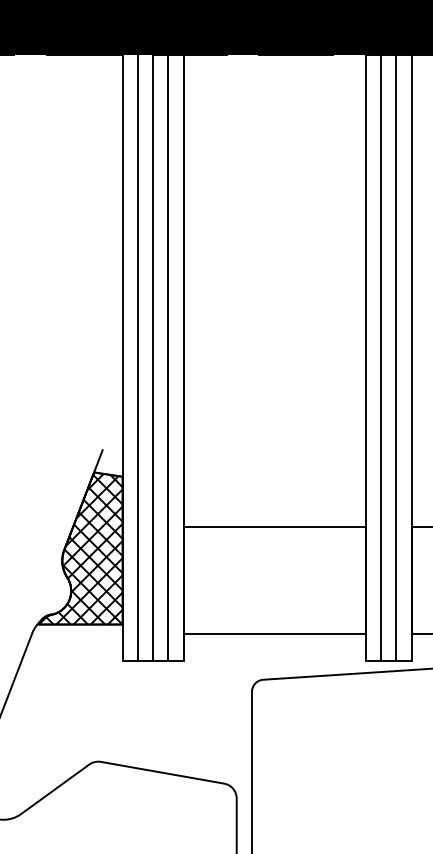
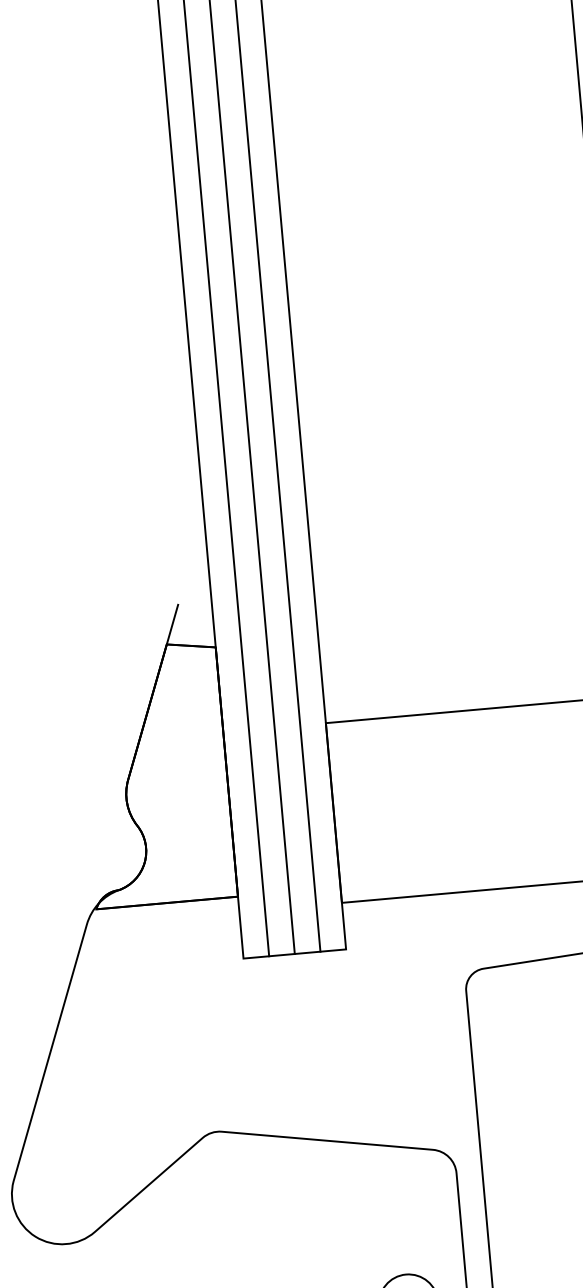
hatch: (80, 548) -> (155, 774), removed

